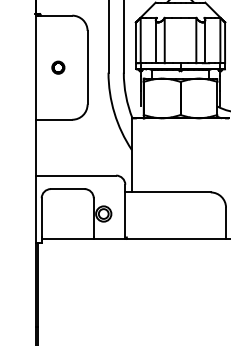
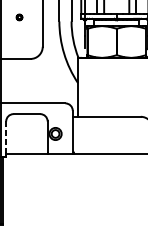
circle: (58, 67) -> (19, 17), size x0.6
line: (41, 217) -> (6, 136), solid -> dashed

